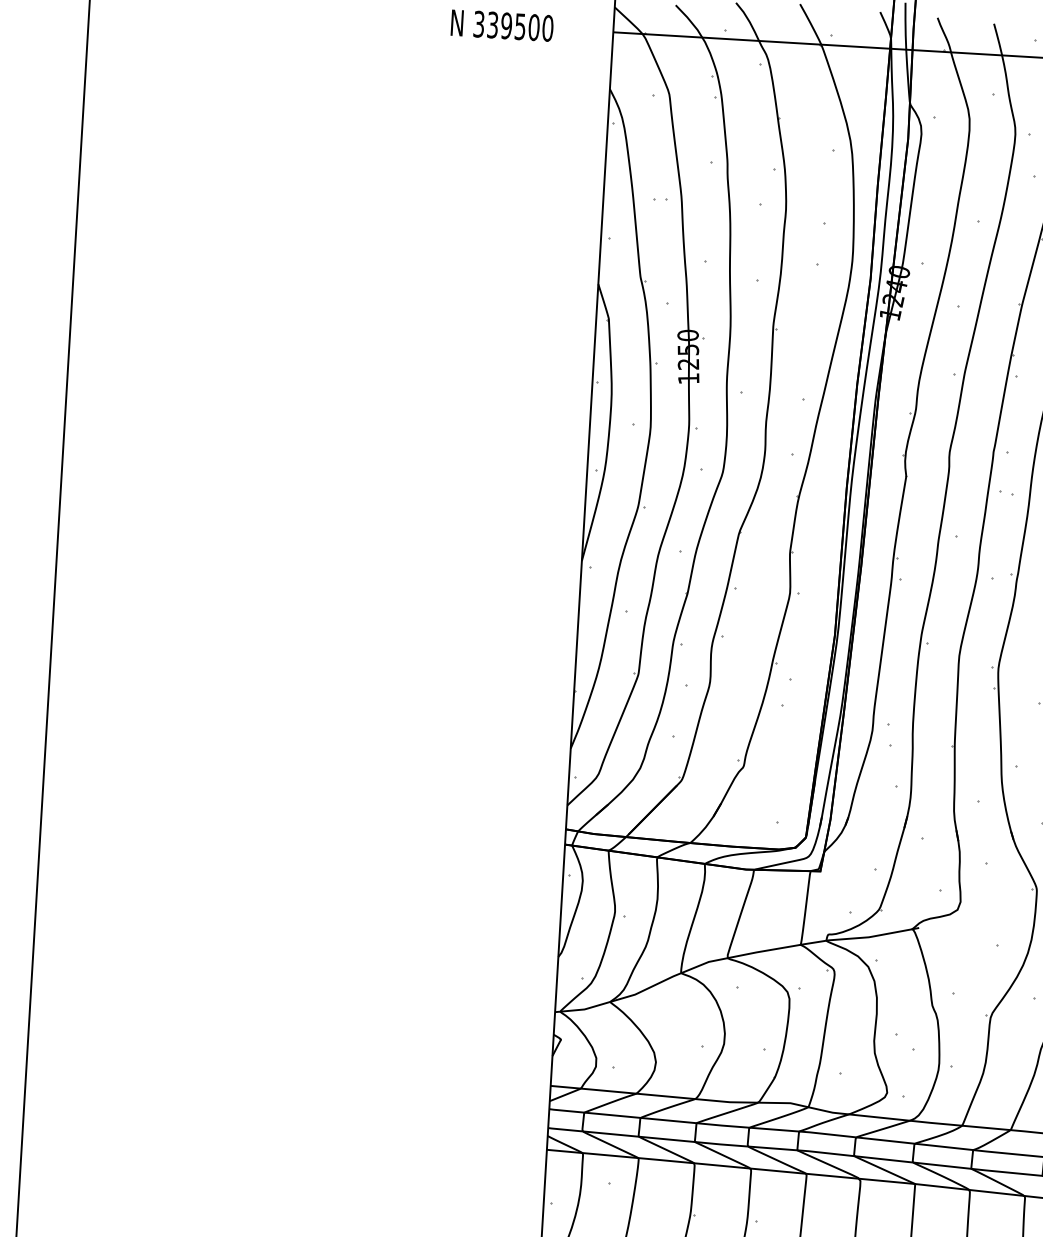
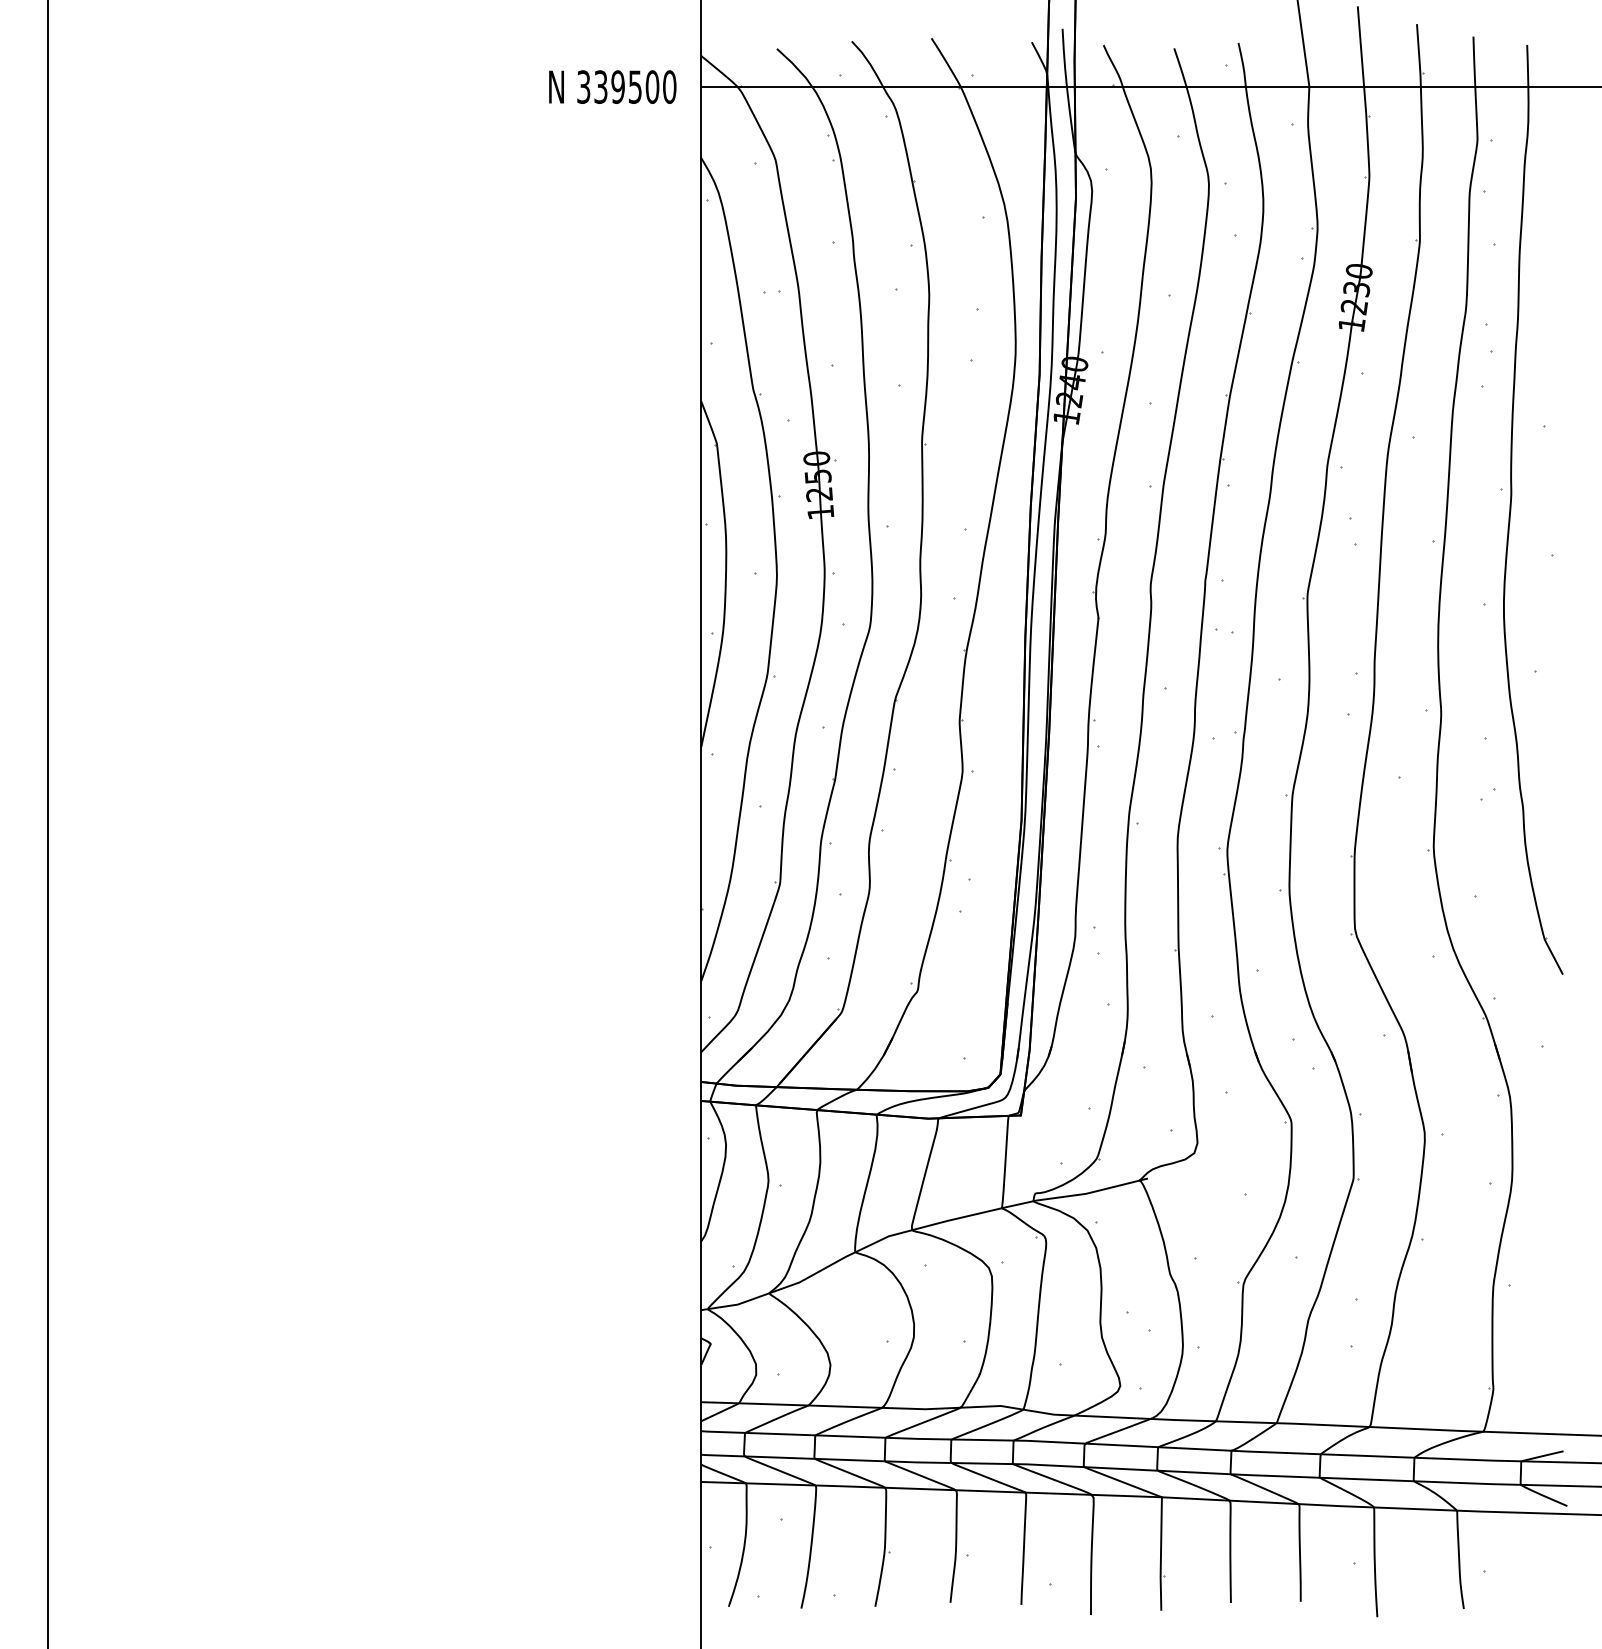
text: (502, 25) -> (612, 86), moved

